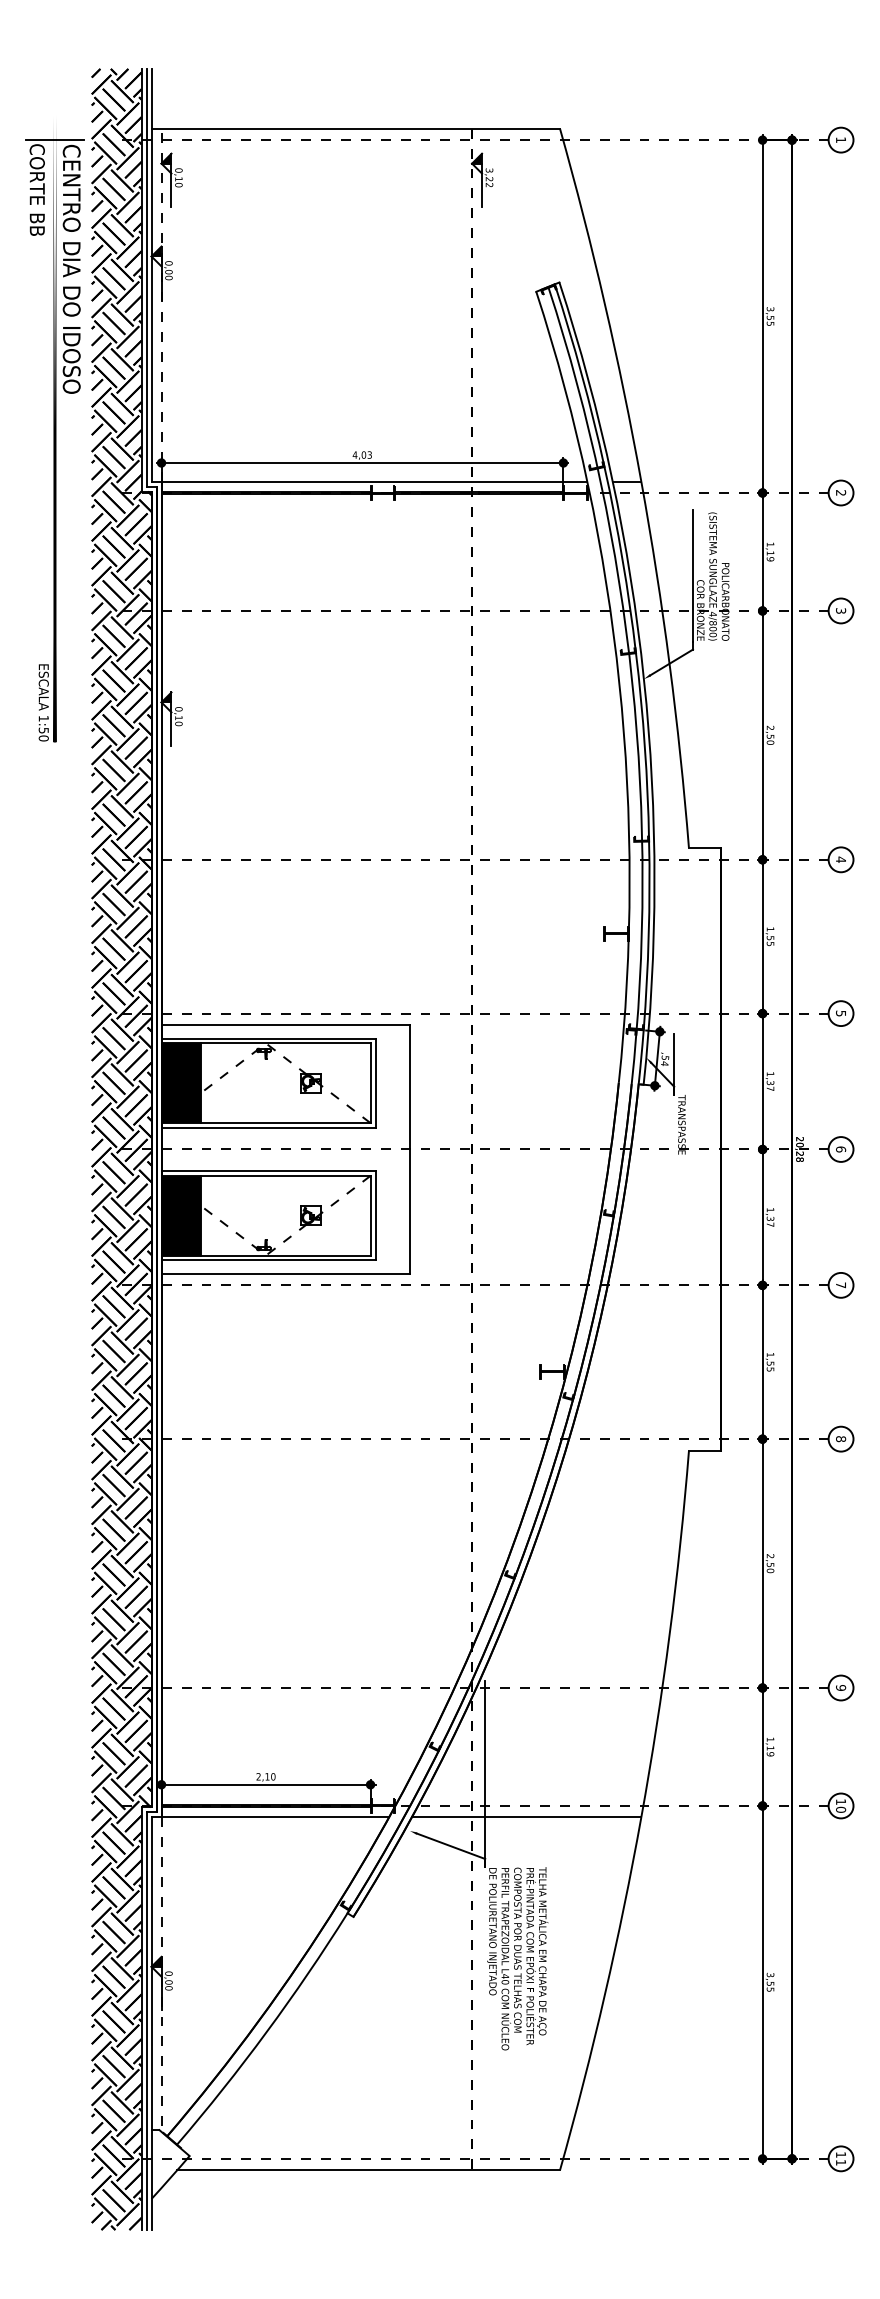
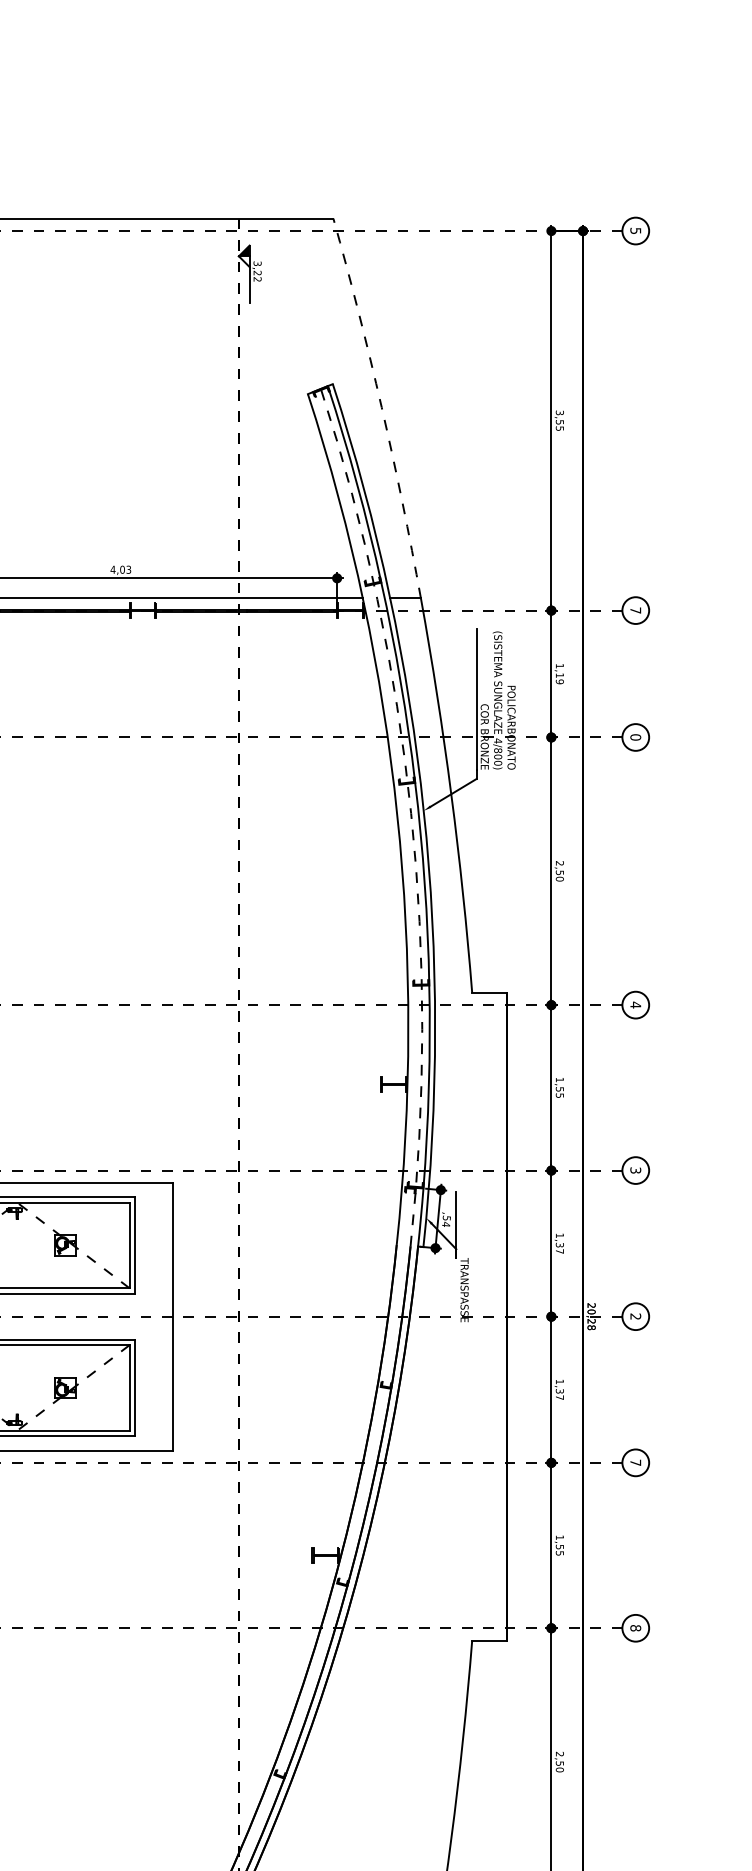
text: (840, 139) -> (635, 230), 1 -> 5
arc: (604, 304) -> (381, 407), solid -> dashed
text: (841, 492) -> (636, 610), 2 -> 7
text: (841, 610) -> (636, 736), 3 -> 0
arc: (632, 681) -> (411, 813), solid -> dashed
text: (841, 1013) -> (636, 1170), 5 -> 3
text: (841, 1149) -> (636, 1316), 6 -> 2

